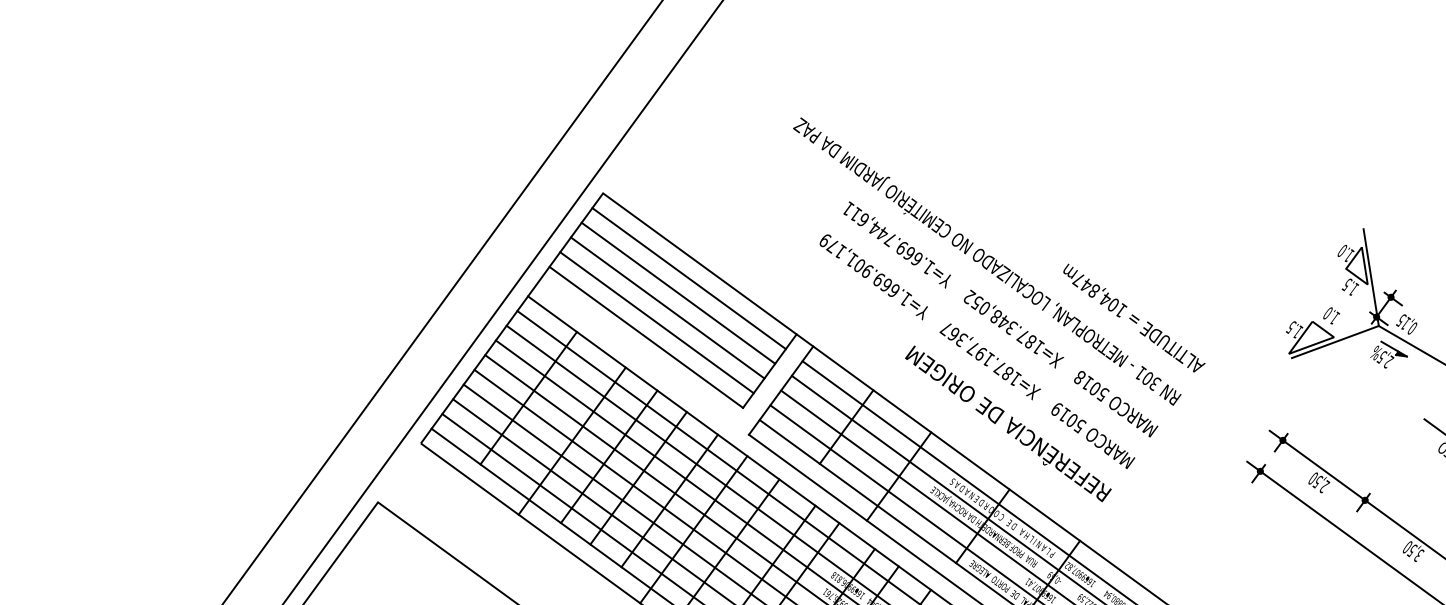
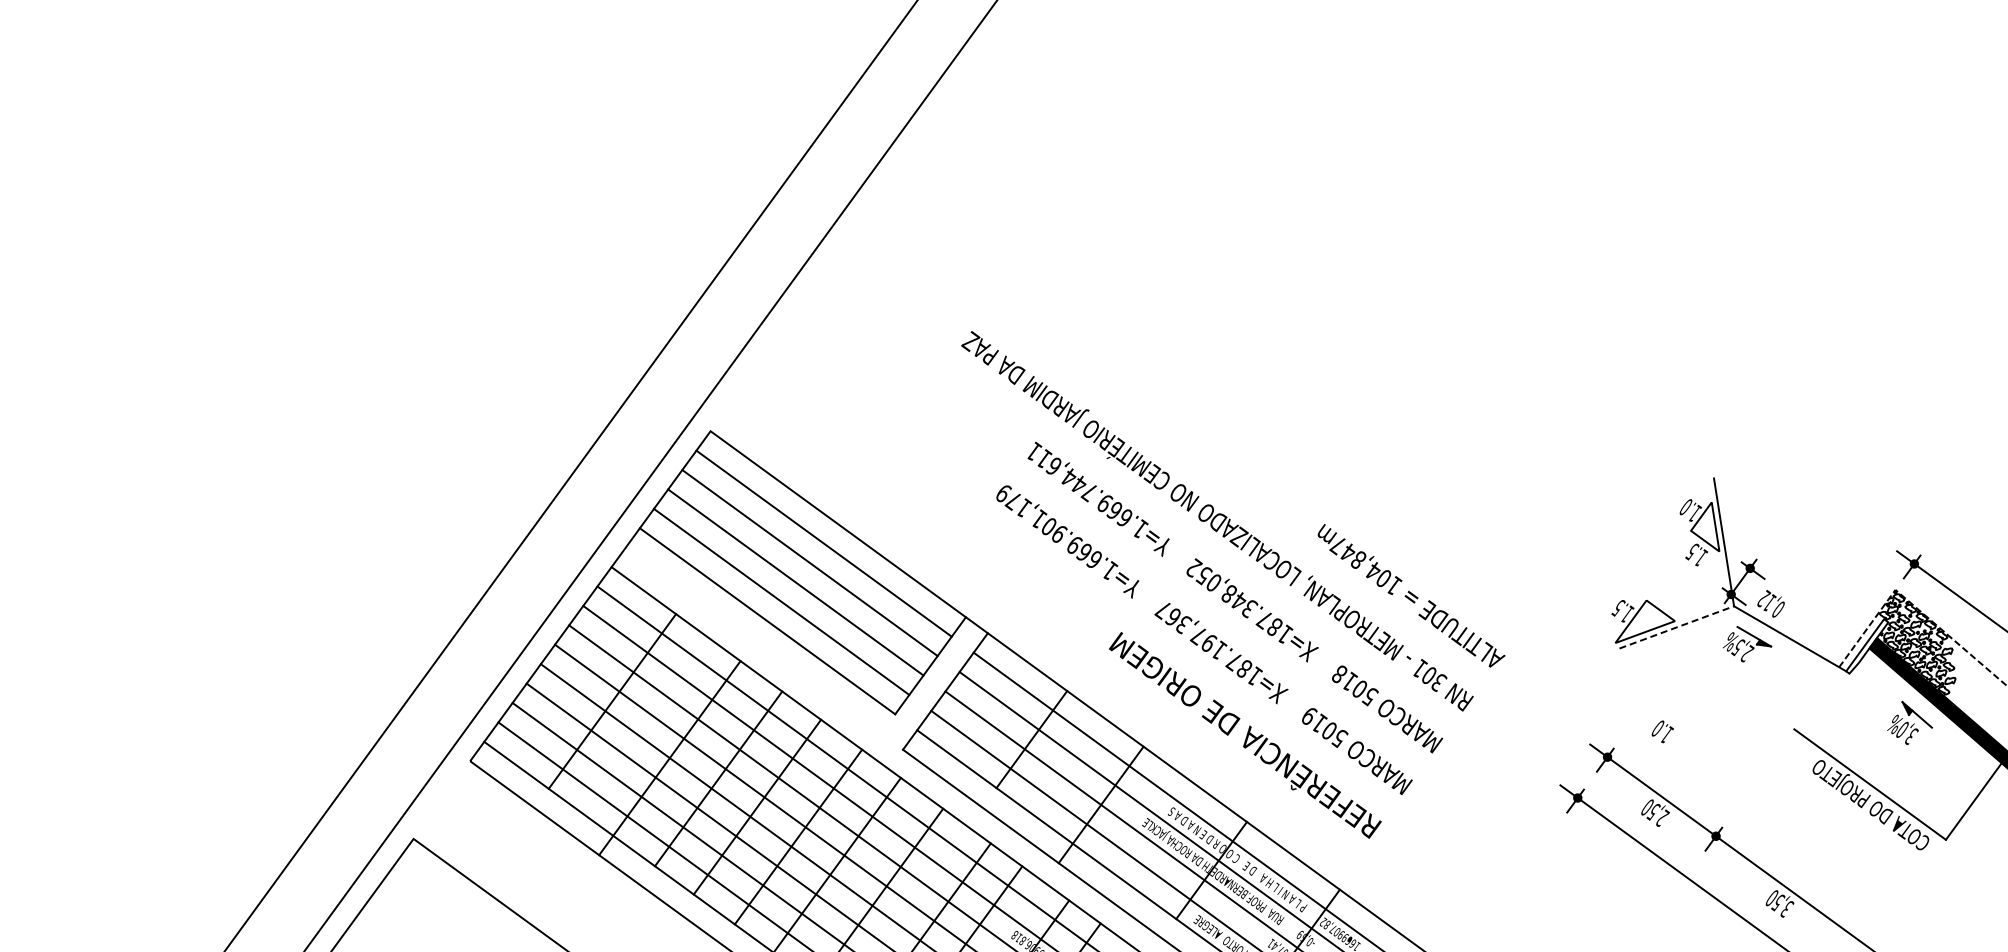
text: (1331, 315) -> (1662, 731), moved
text: (1401, 320) -> (1763, 598), 0,15 -> 0,12
line: (1335, 342) -> (1677, 627), solid -> dashed

